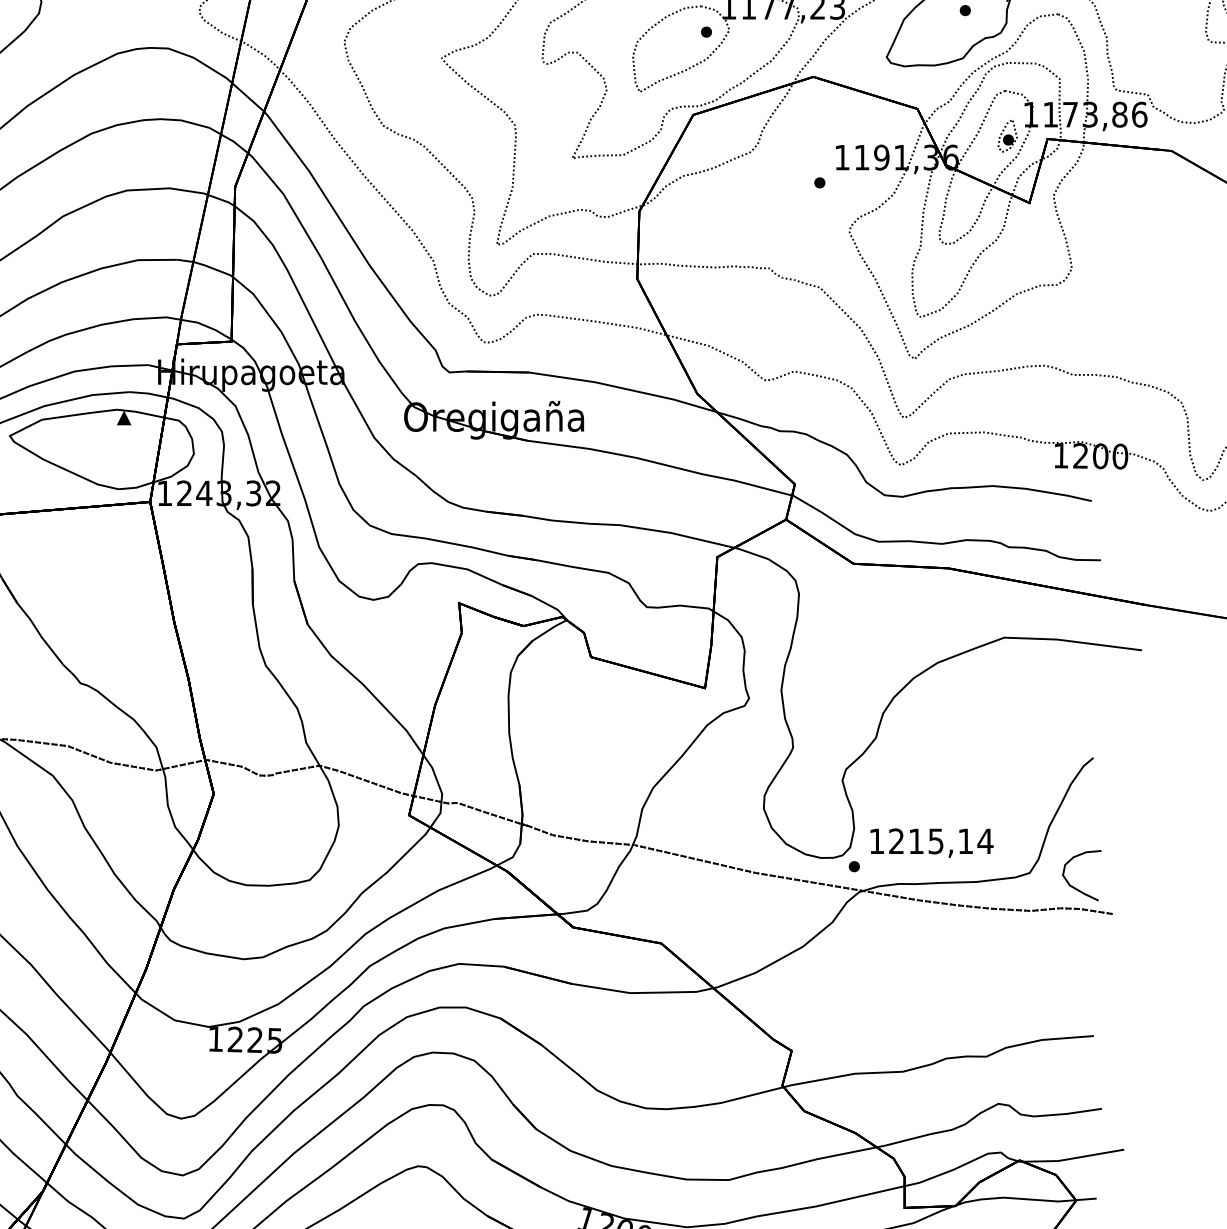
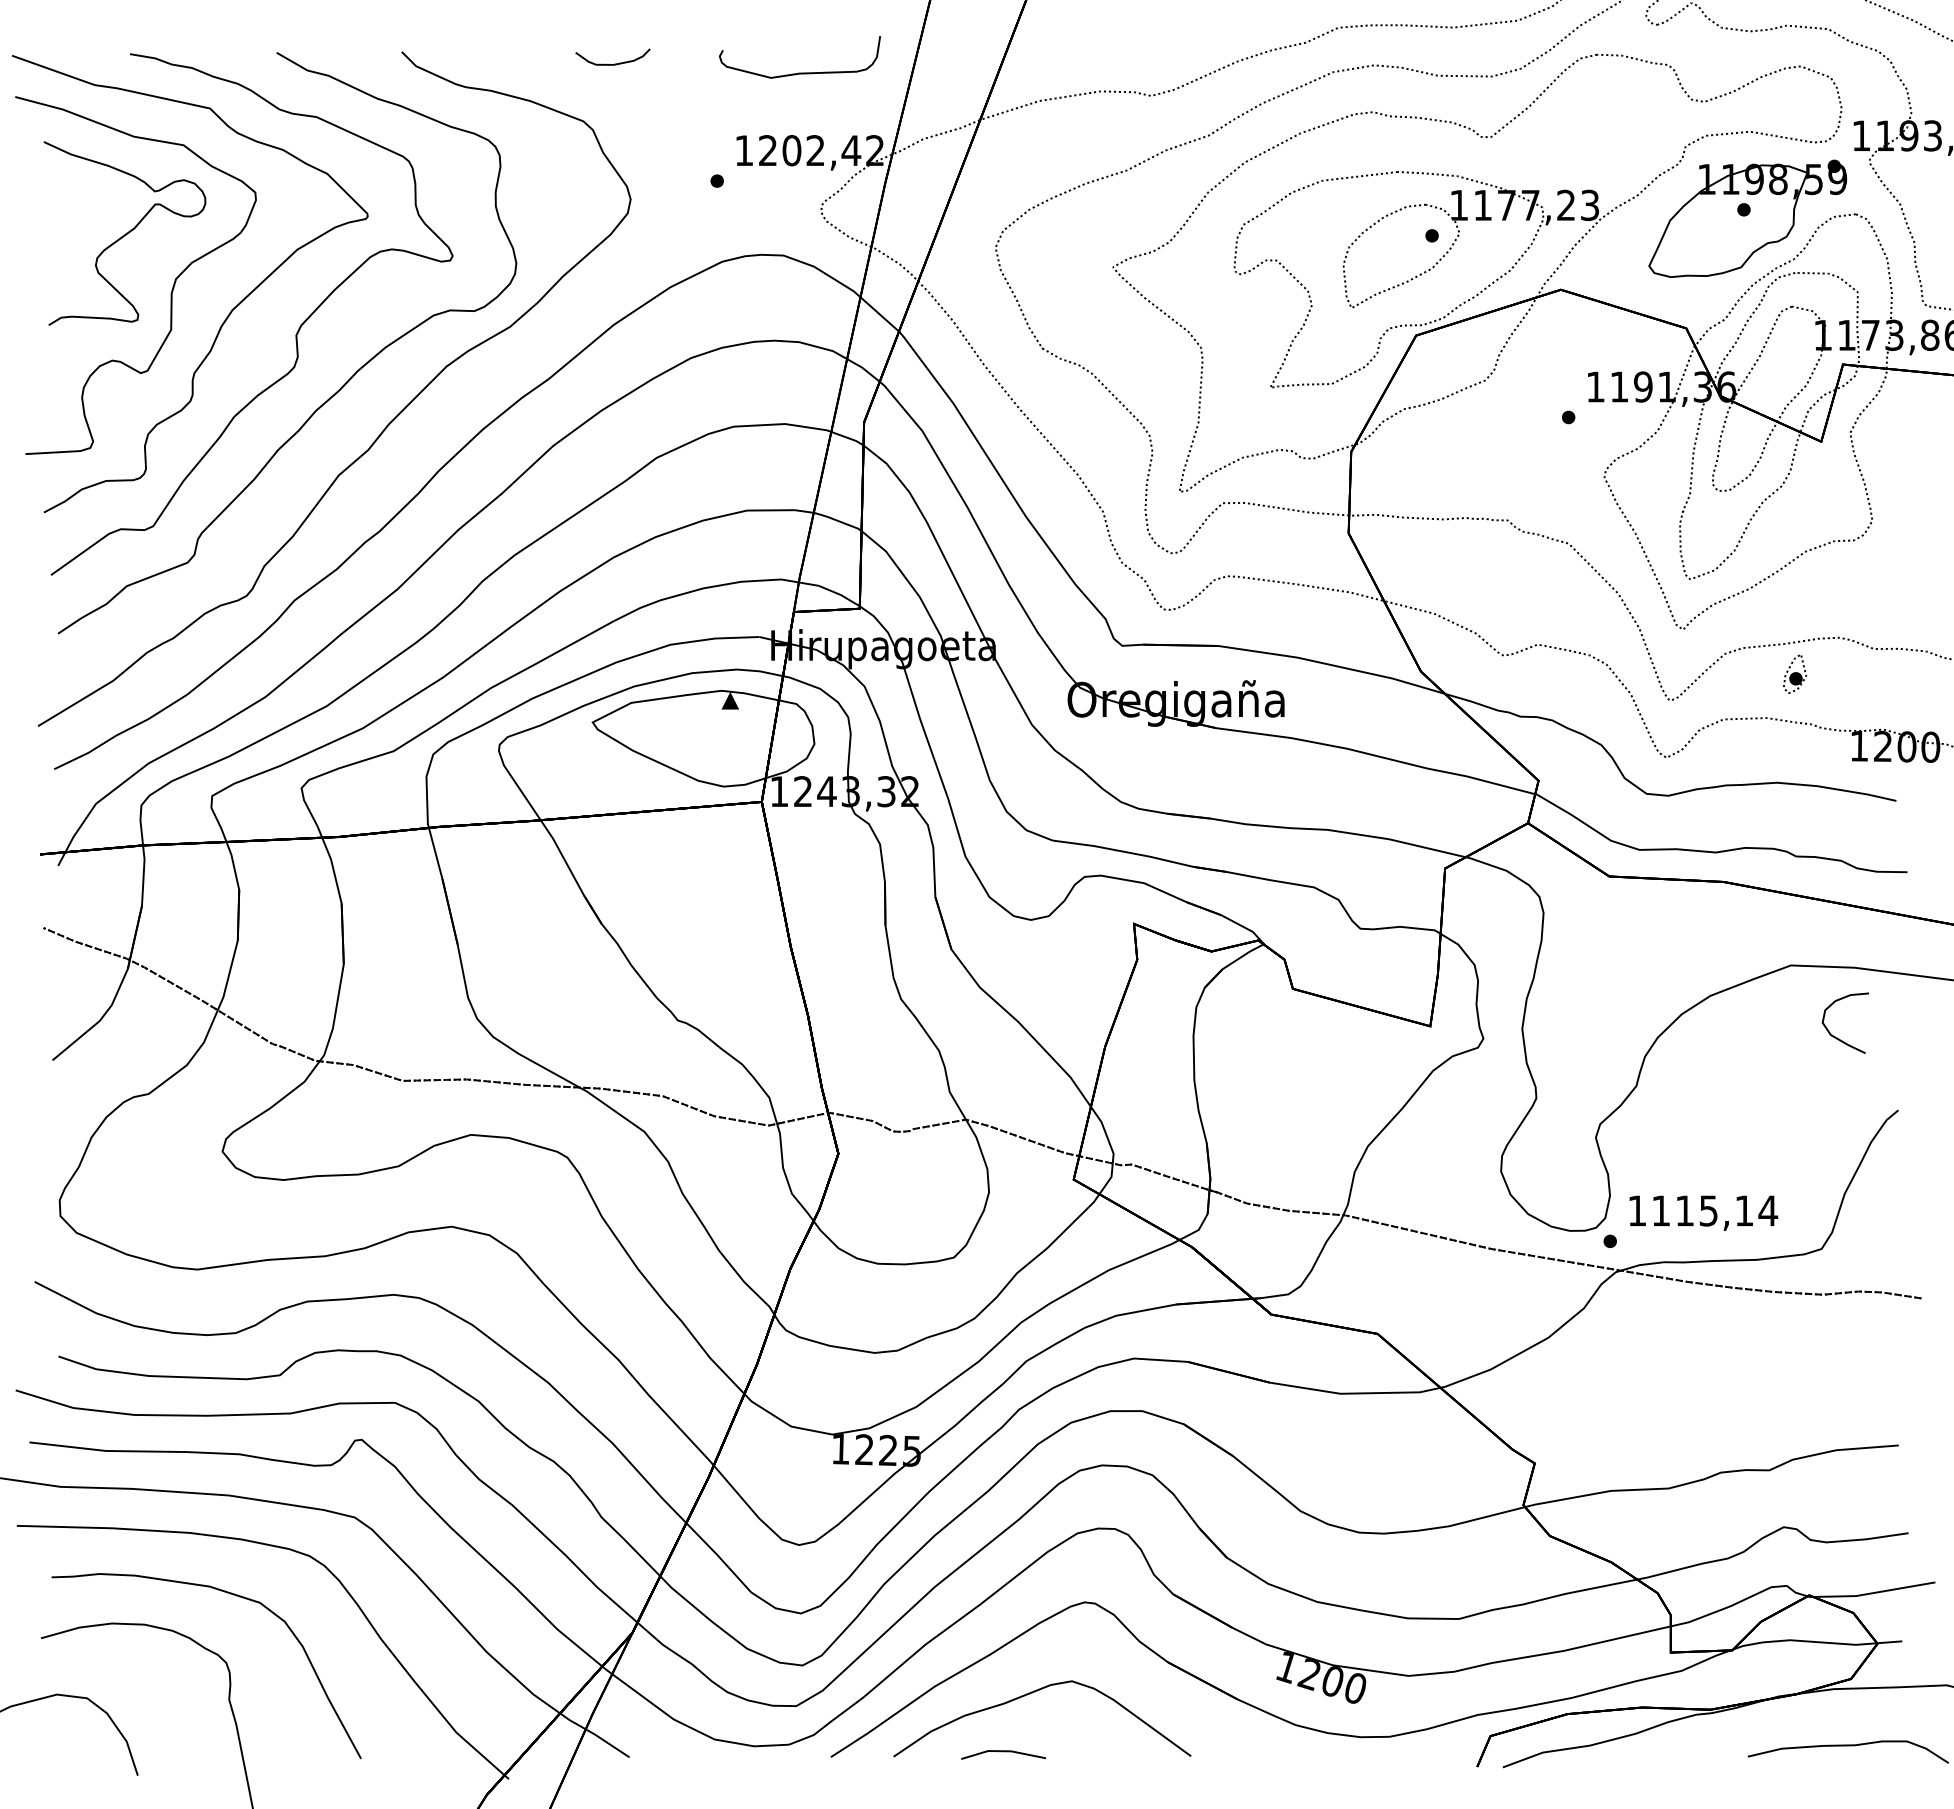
part: (1008, 135) -> (1795, 673), moved
text: (896, 841) -> (1660, 1210), 1215,14 -> 1115,14
curve: (1075, 887) -> (1837, 1037), moved

